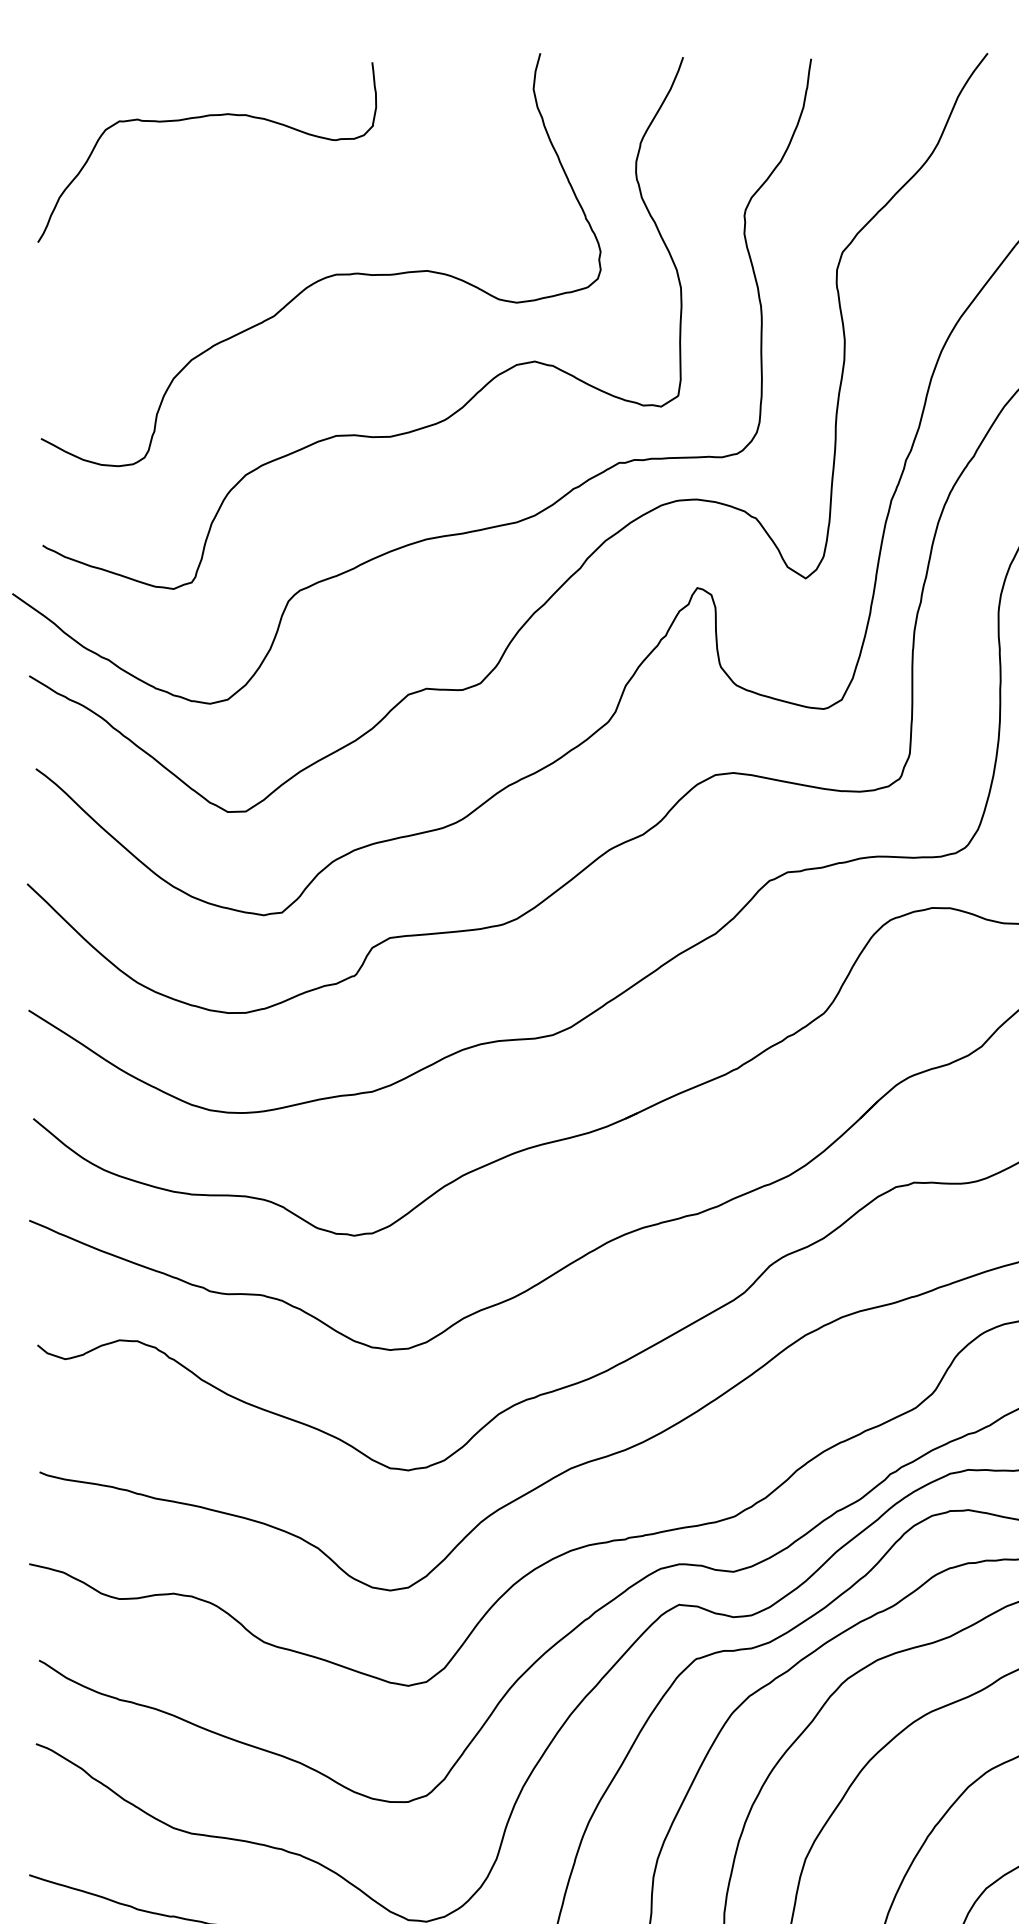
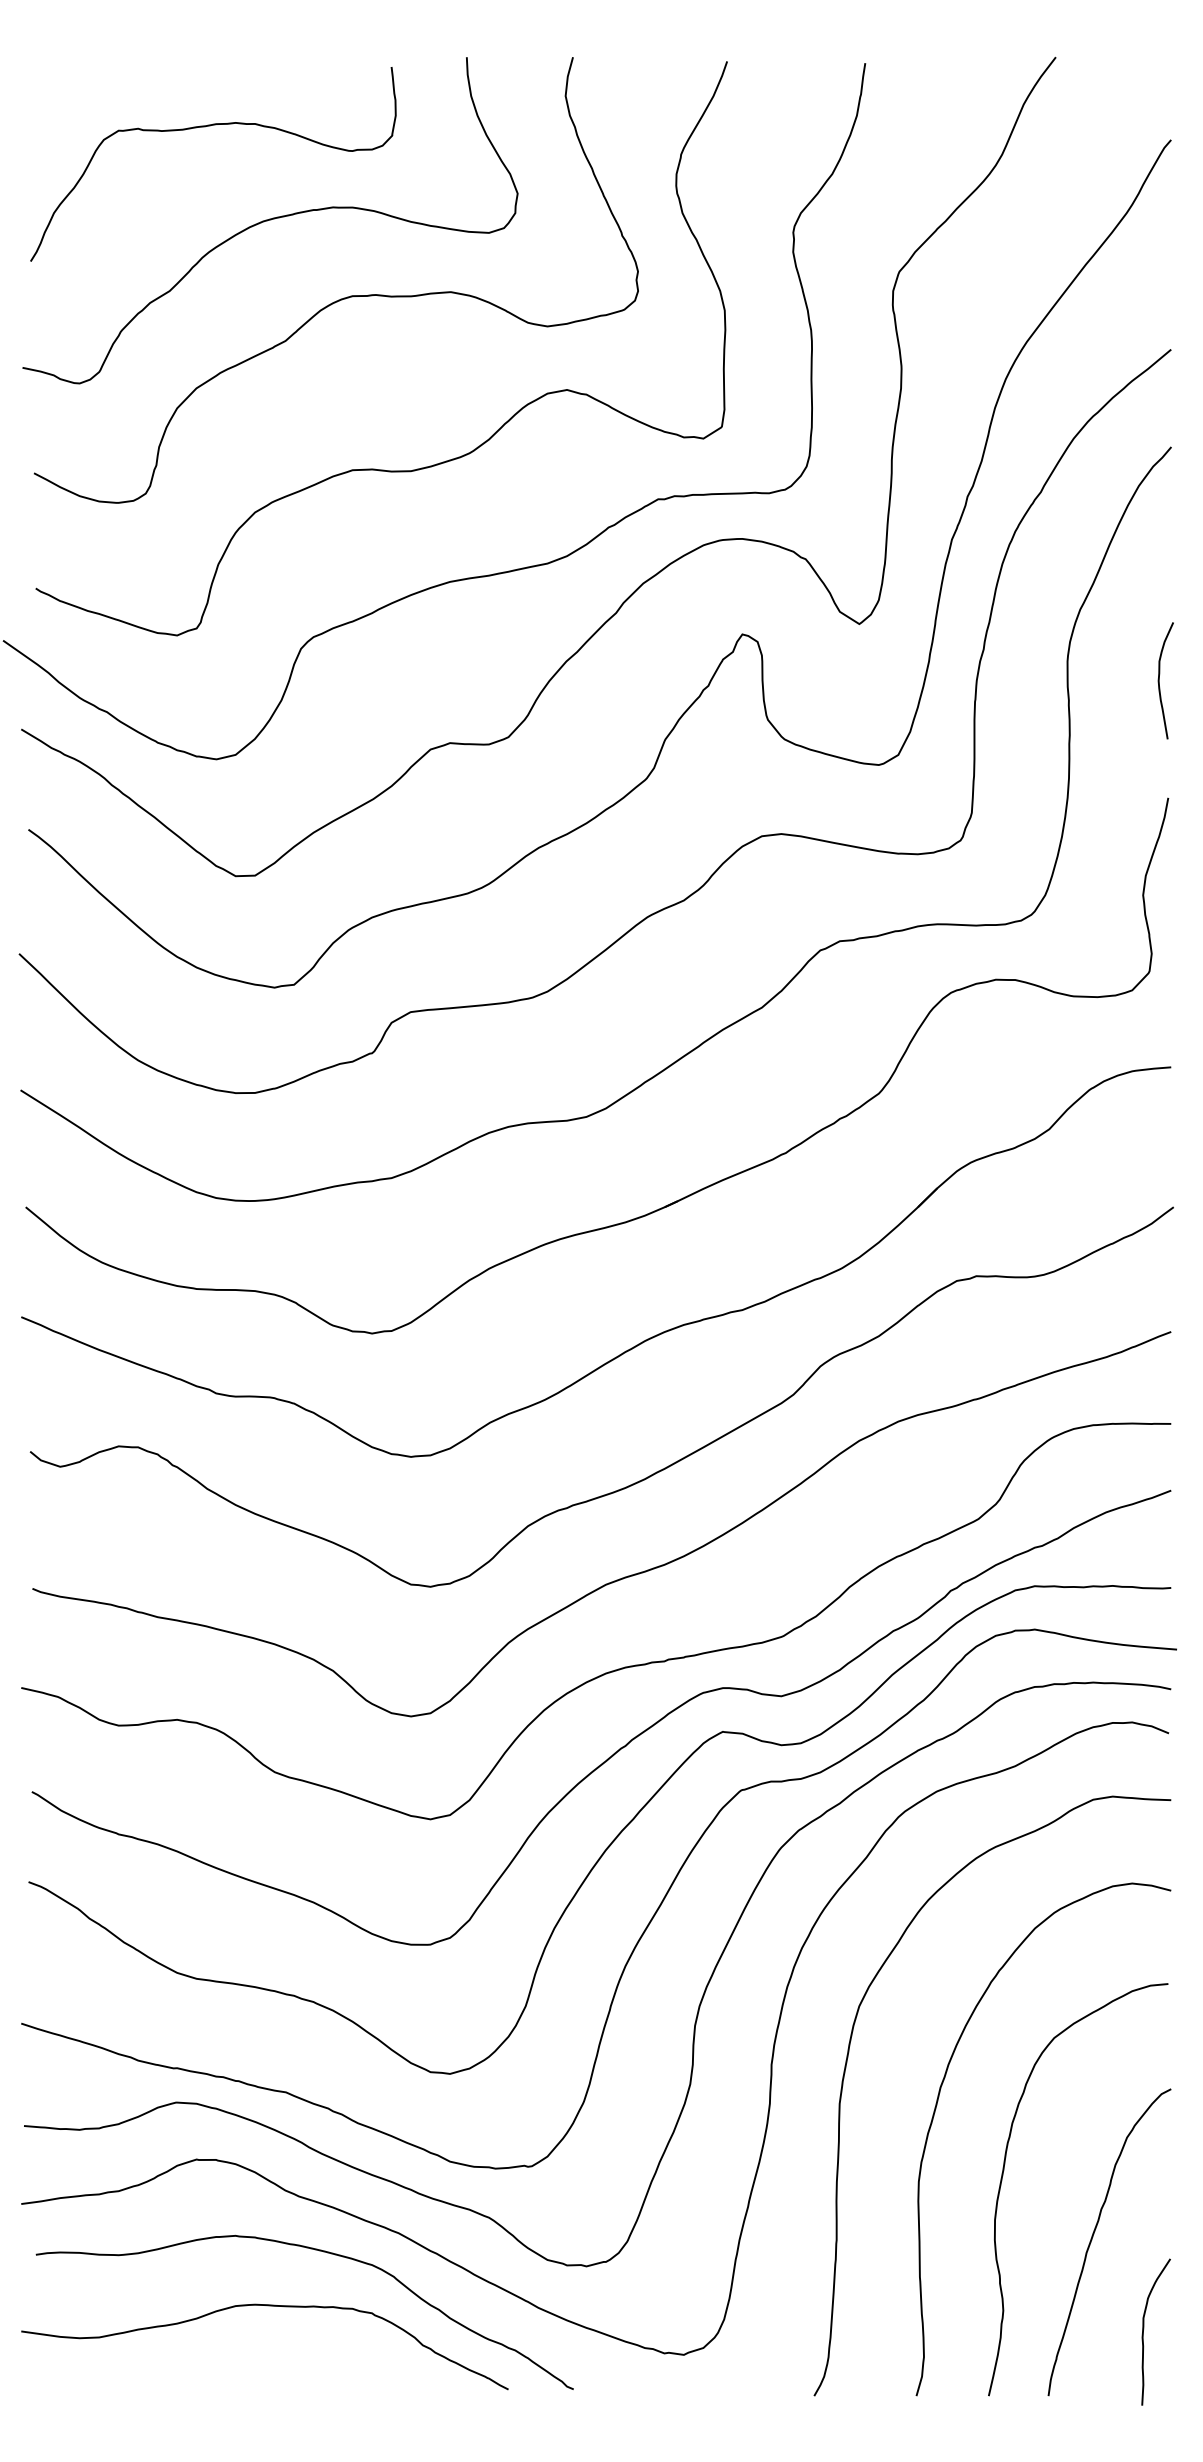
curve: (260, 204) -> (270, 220), added

